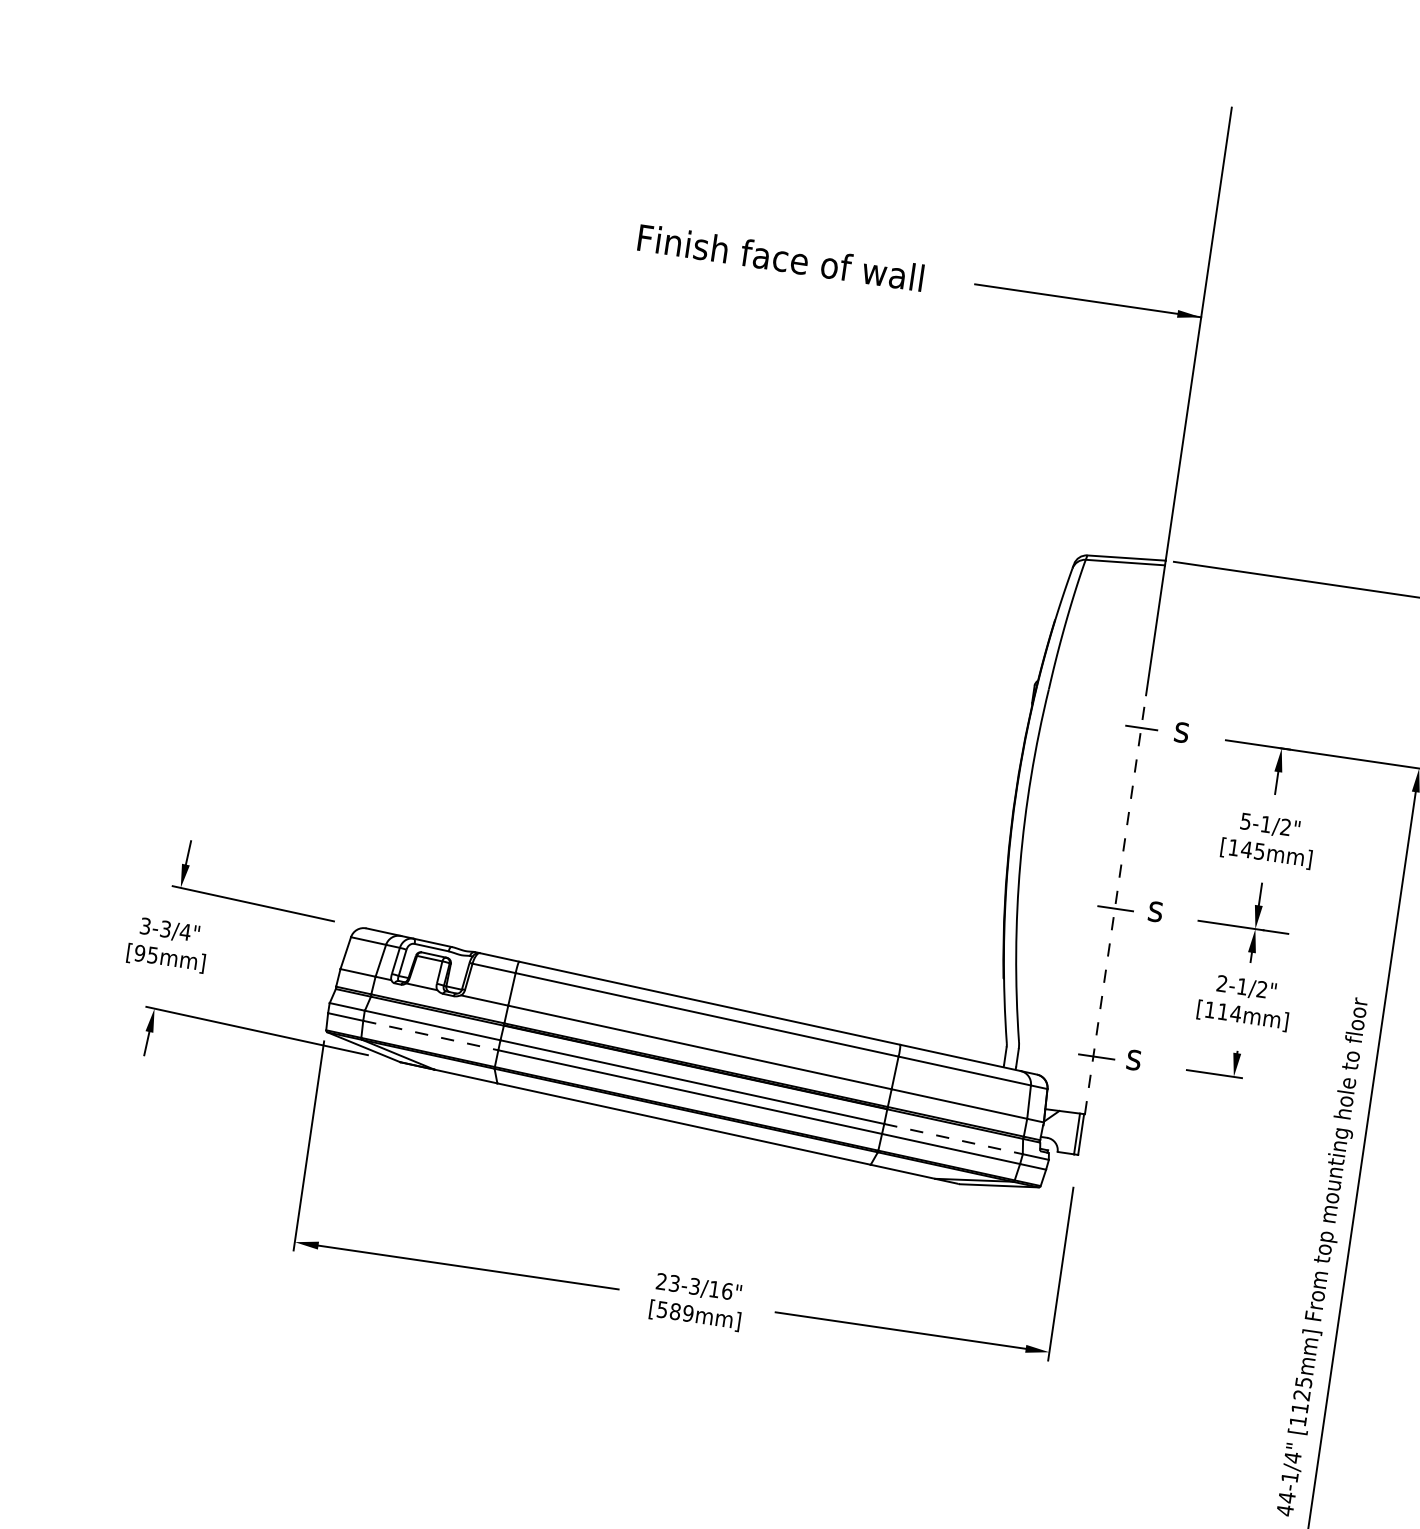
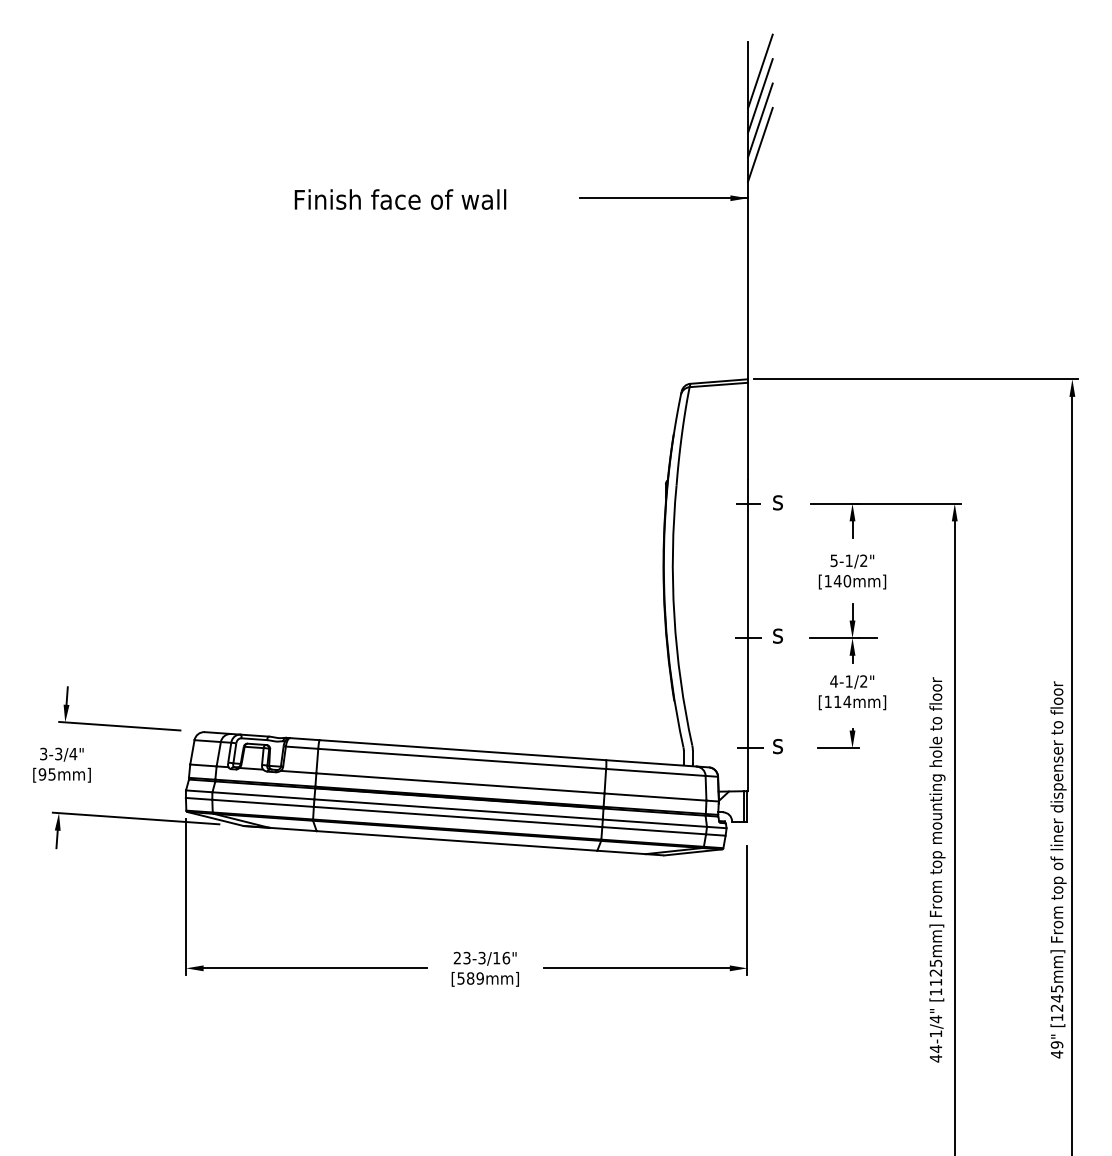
line: (1242, 149) -> (760, 71), added
line: (1238, 181) -> (760, 95), added
line: (1233, 215) -> (760, 120), added
line: (1228, 247) -> (760, 144), added
text: (780, 257) -> (400, 199), moved
text: (1259, 850) -> (847, 580), [145mm] -> [140mm]
line: (1116, 905) -> (748, 635), dashed -> solid
text: (1222, 983) -> (834, 681), 2-1/2" -> 4-1/2"
line: (431, 1035) -> (263, 803), dashed -> solid
line: (954, 1139) -> (655, 823), dashed -> solid

